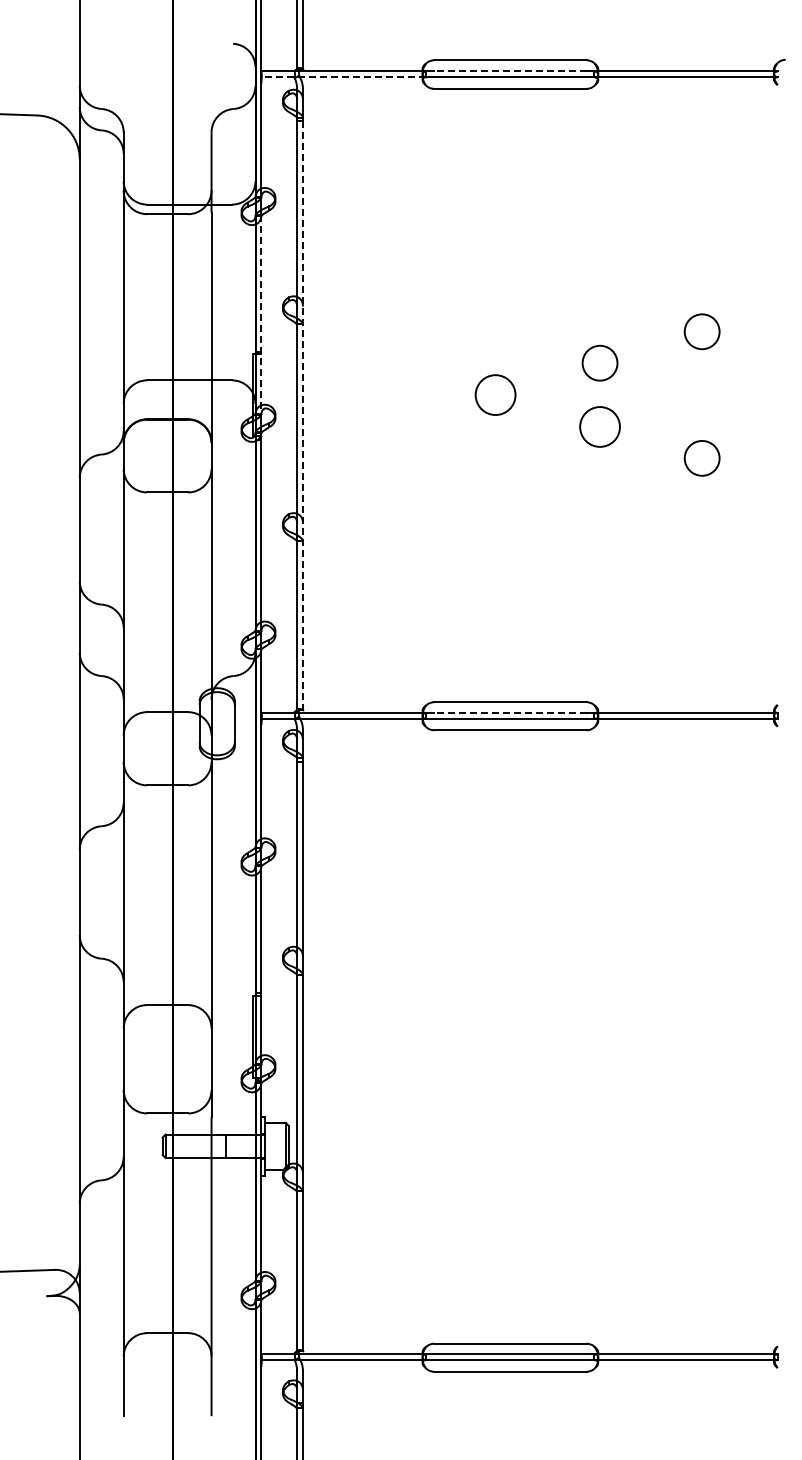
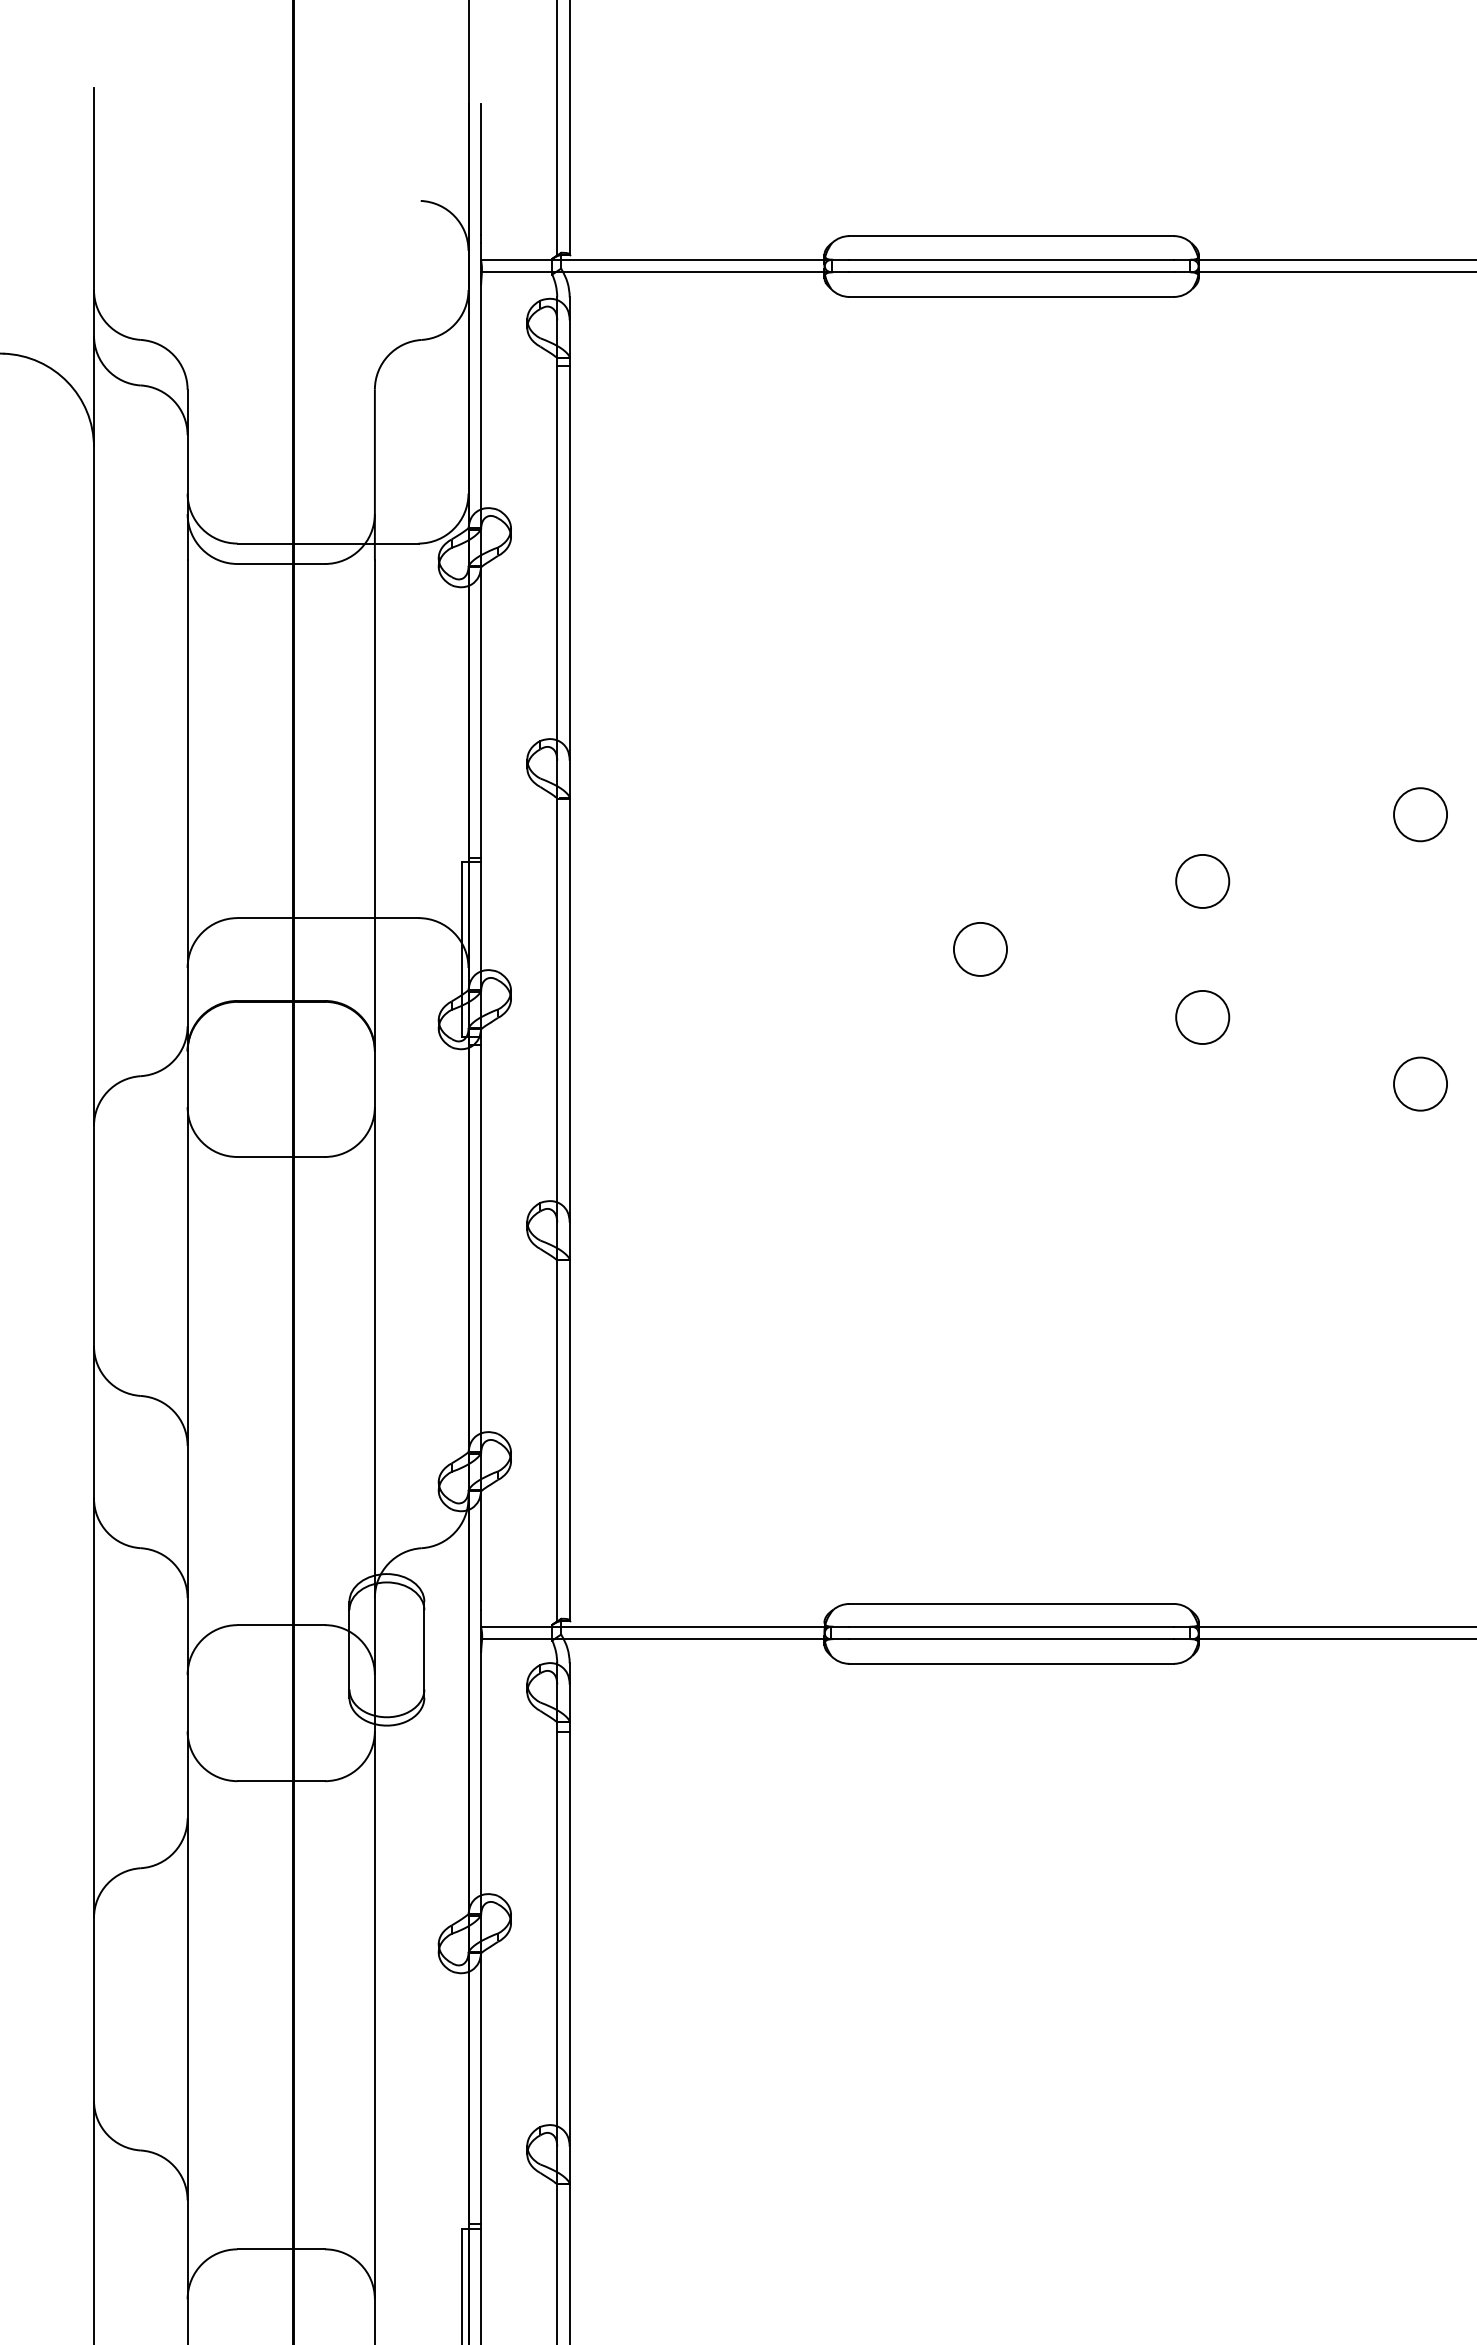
line: (509, 71) -> (1009, 259), dashed -> solid
line: (343, 77) -> (656, 272), dashed -> solid
line: (261, 314) -> (481, 777), dashed -> solid
circle: (702, 331) -> (1421, 813), size x0.71
circle: (599, 362) -> (1201, 880), size x0.71
circle: (495, 394) -> (979, 948), size x0.62
line: (302, 416) -> (568, 995), dashed -> solid
circle: (599, 426) -> (1201, 1016), size x0.62
circle: (702, 457) -> (1421, 1082), size x0.71
line: (509, 712) -> (1009, 1625), dashed -> solid

